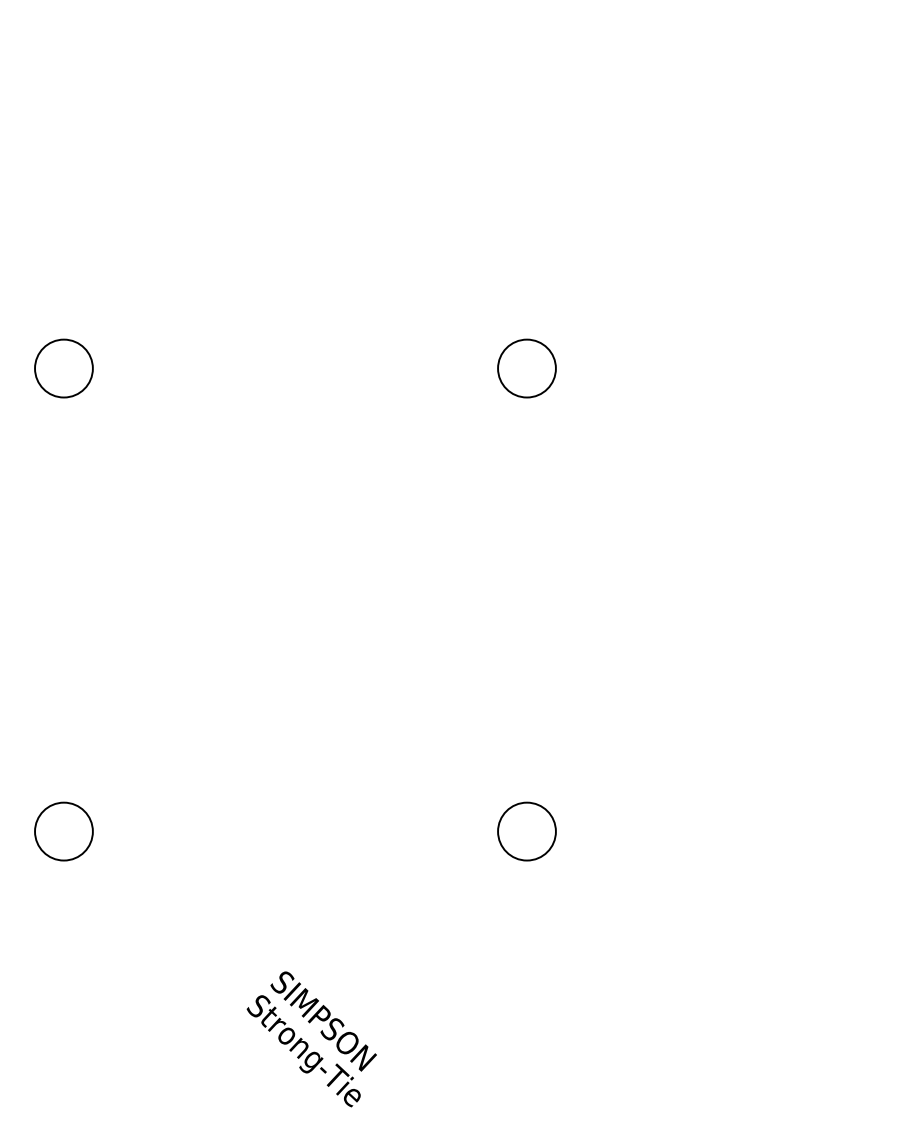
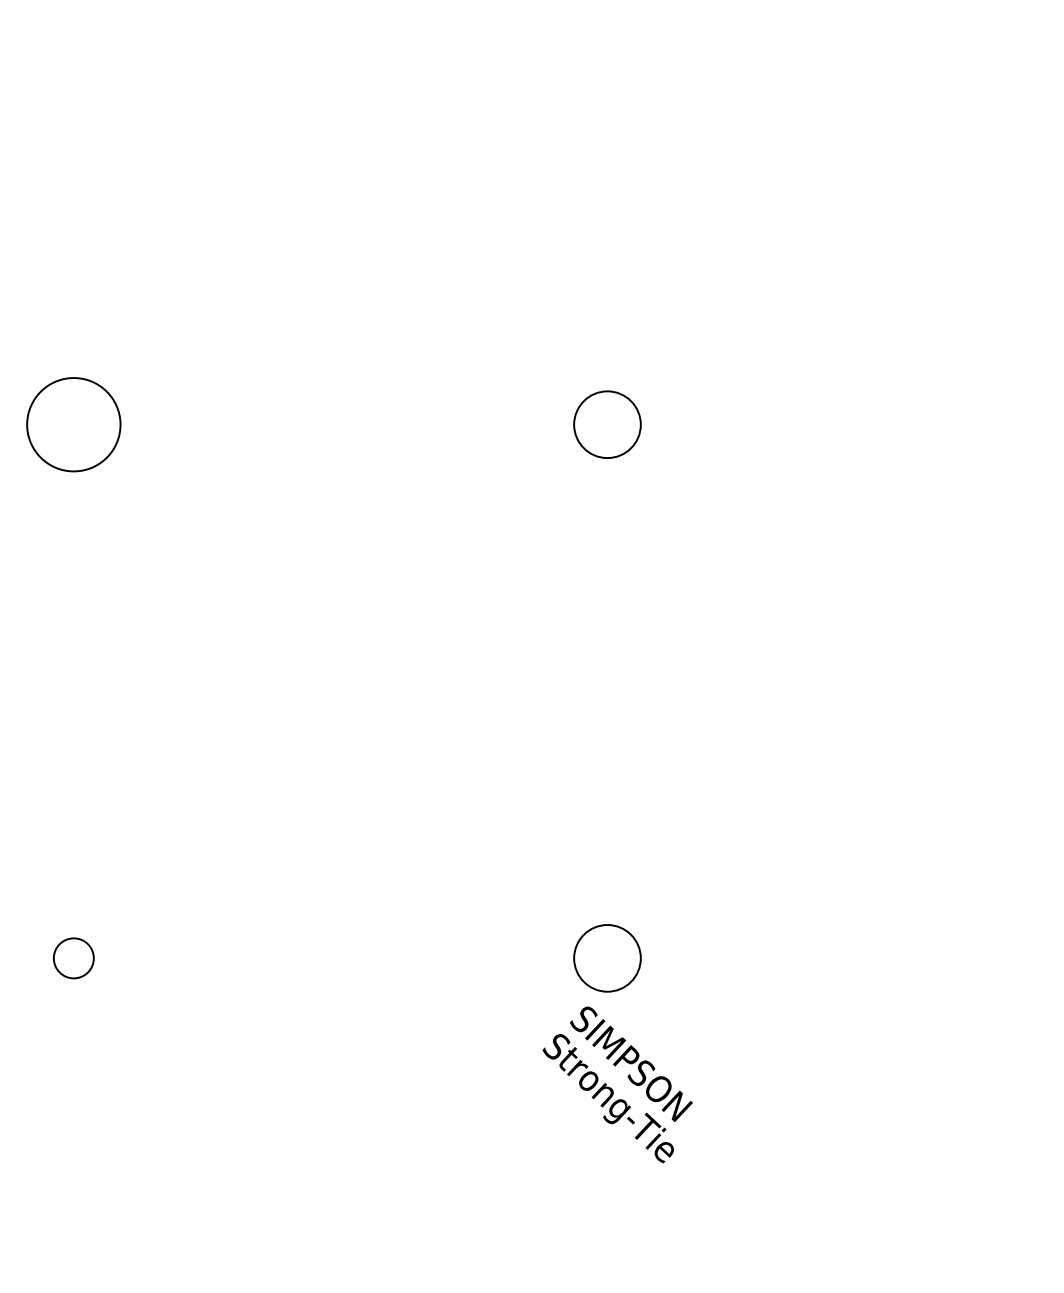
circle: (63, 368) -> (73, 424), size x1.4
circle: (63, 831) -> (73, 958), size x0.6
text: (311, 1039) -> (617, 1085), moved

